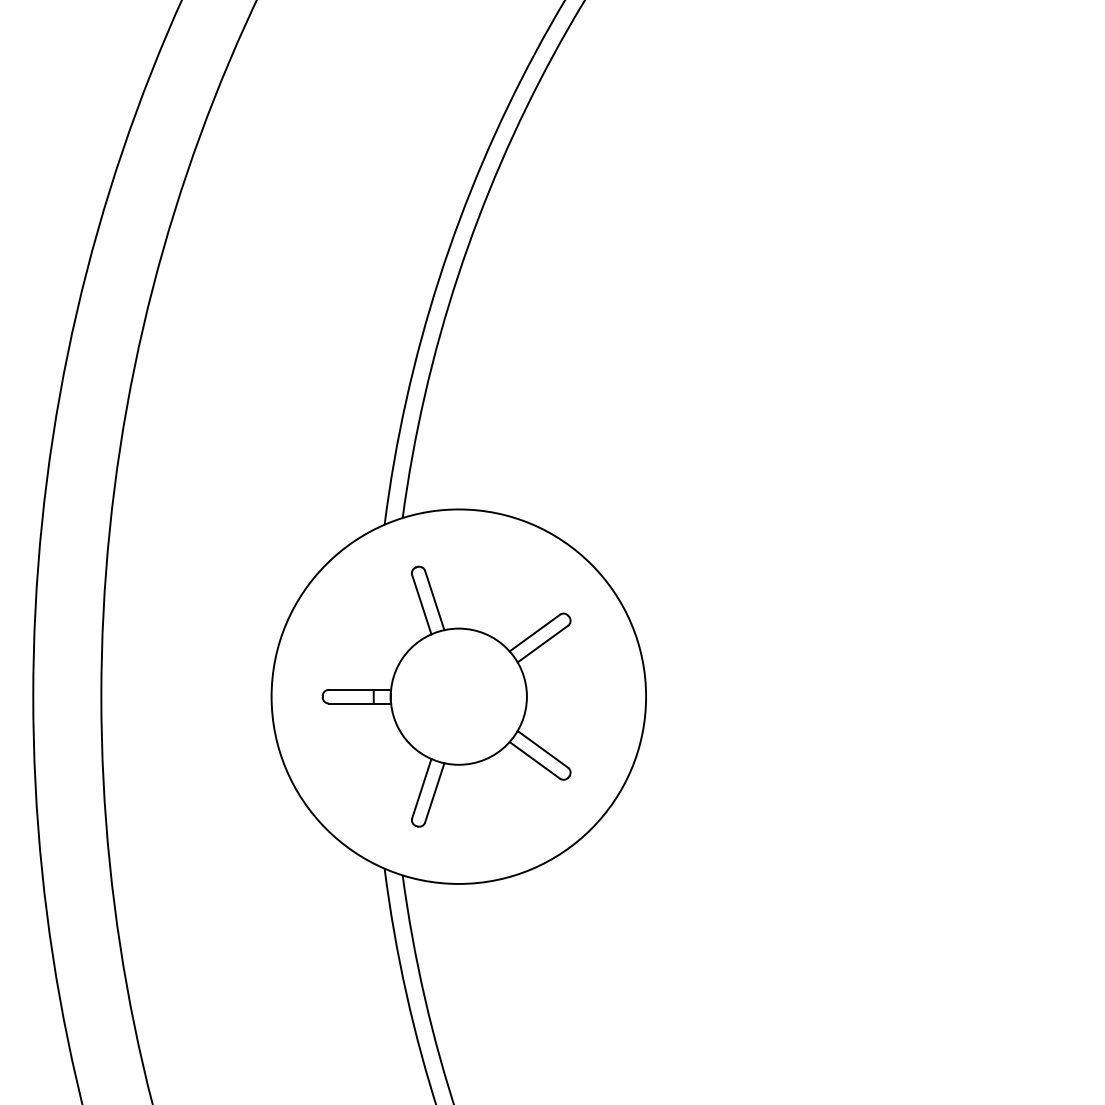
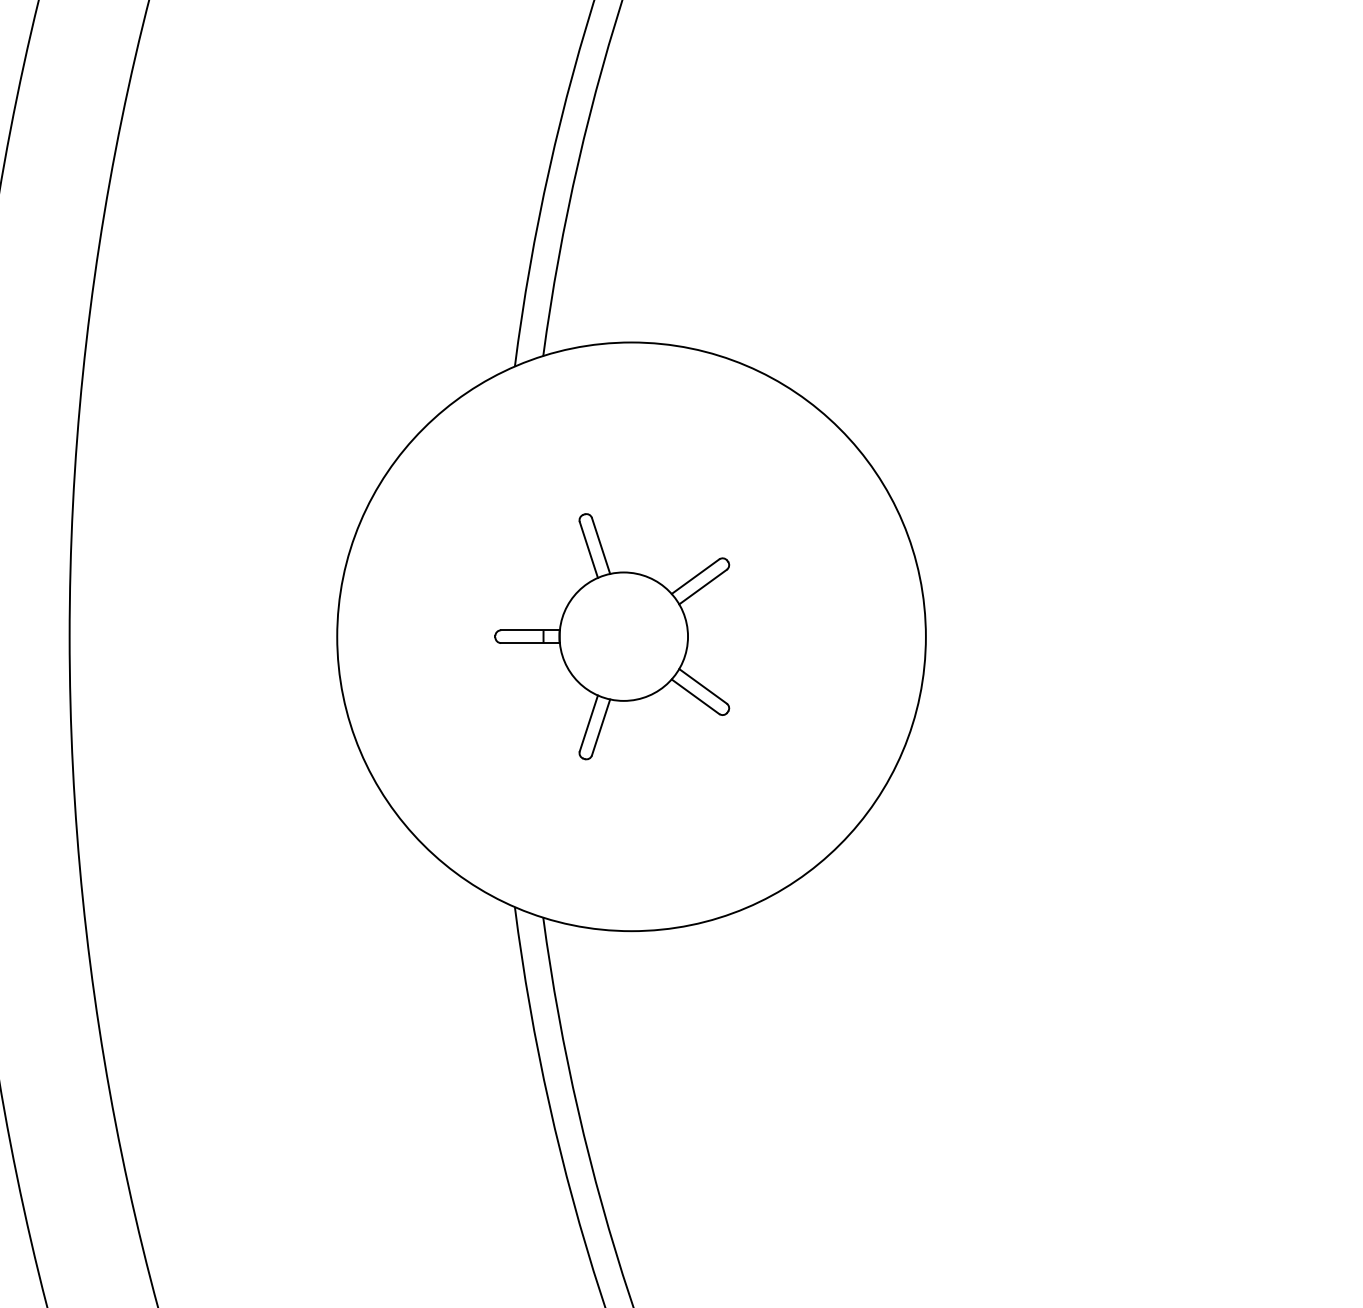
part: (446, 696) -> (612, 636), size x0.6

